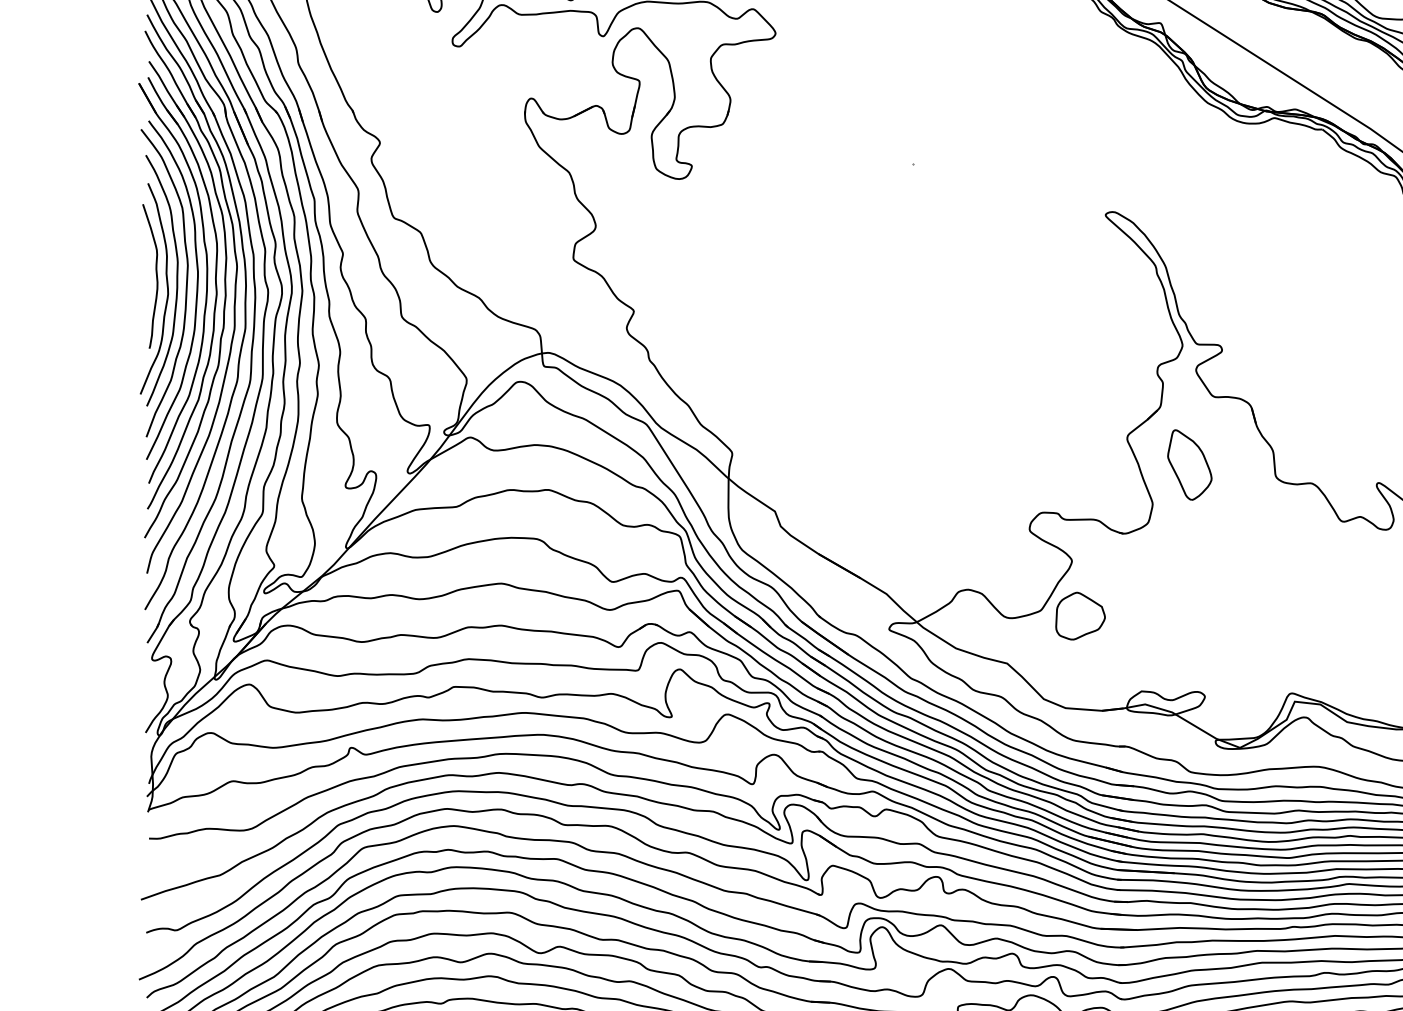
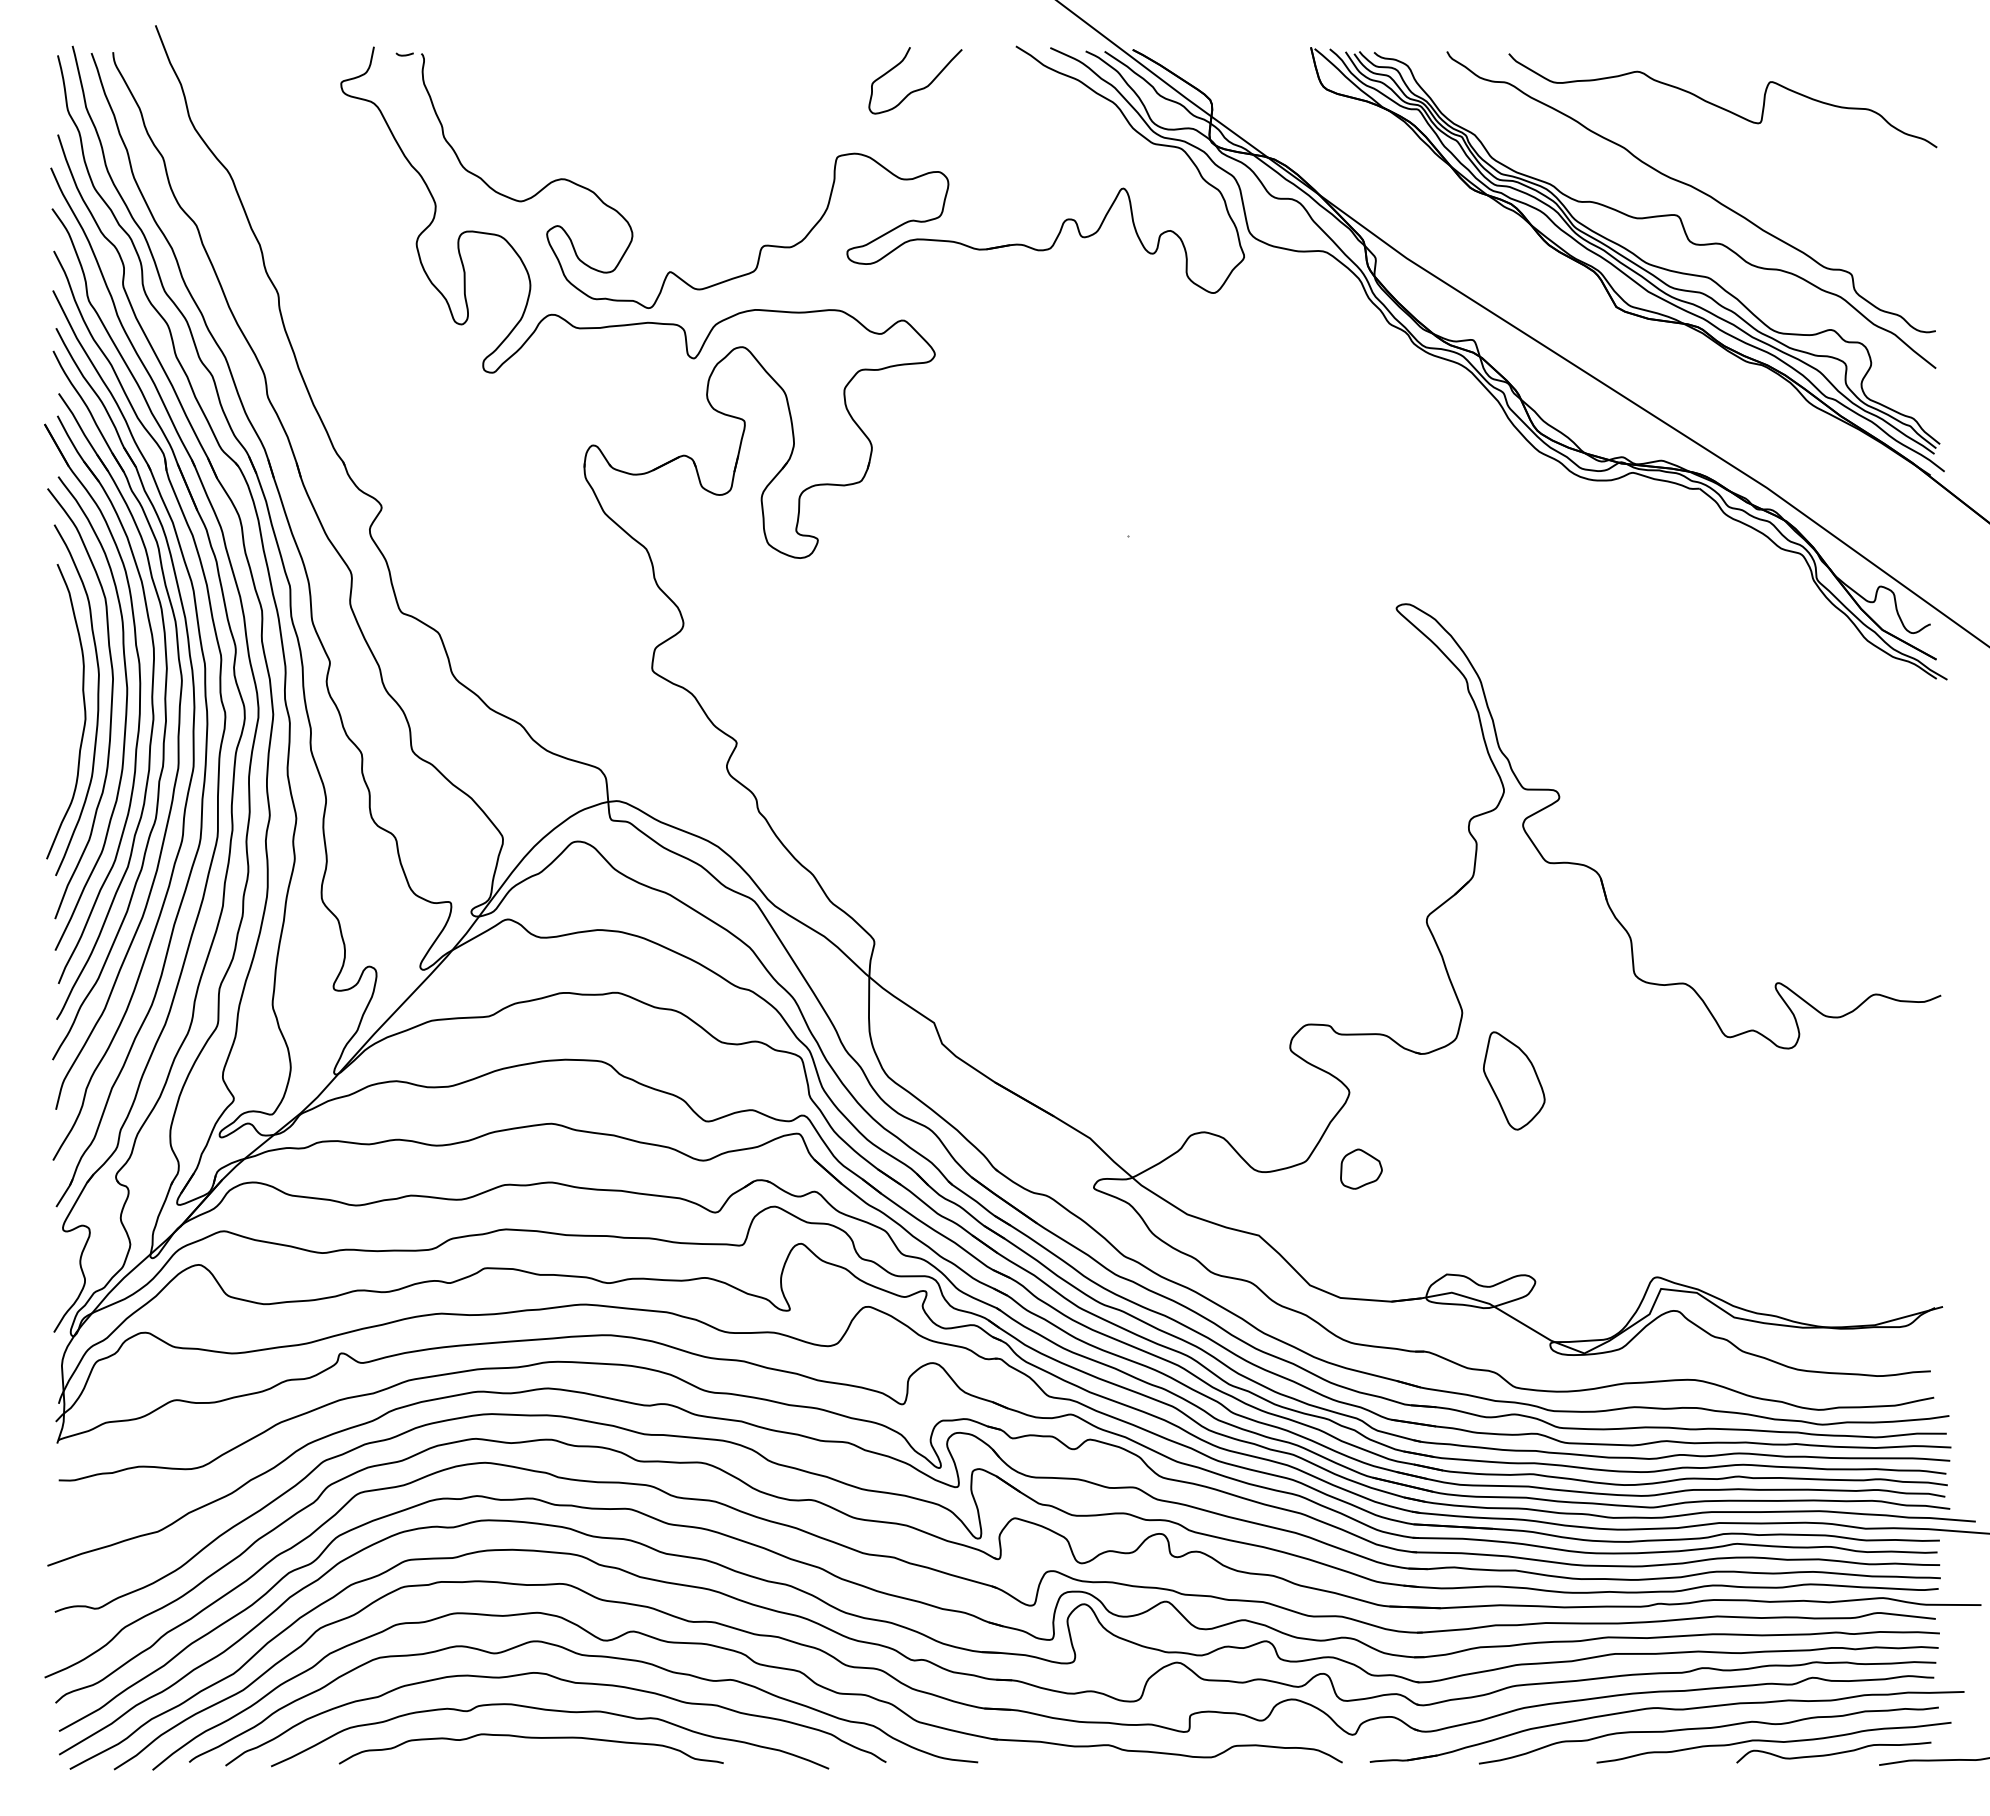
curve: (156, 275) -> (68, 692), removed
part: (1189, 464) -> (1513, 1080), moved
part: (1080, 615) -> (1361, 1168), size x0.6

